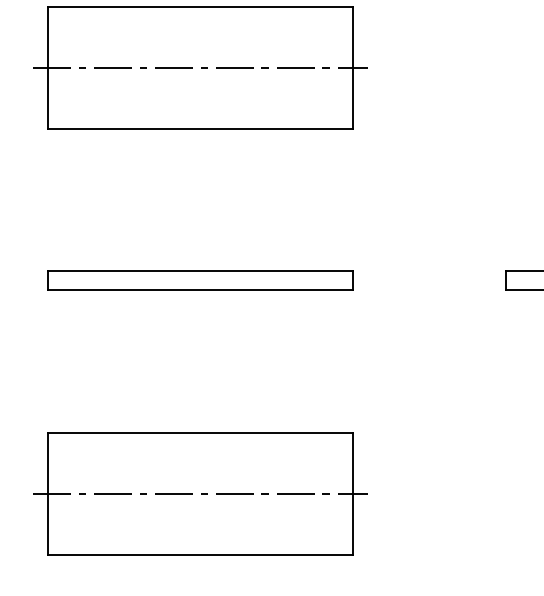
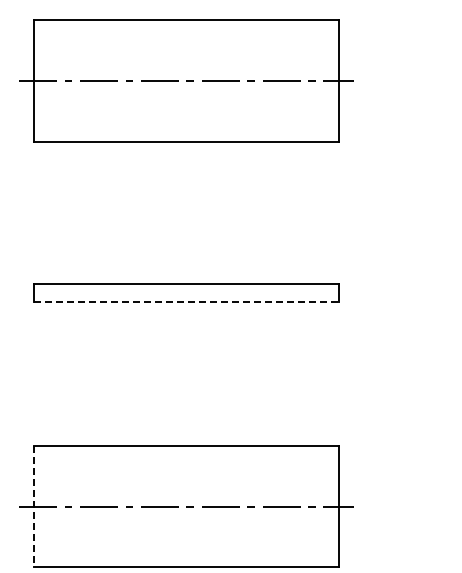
line: (201, 289) -> (187, 302), solid -> dashed
line: (48, 493) -> (34, 506), solid -> dashed

